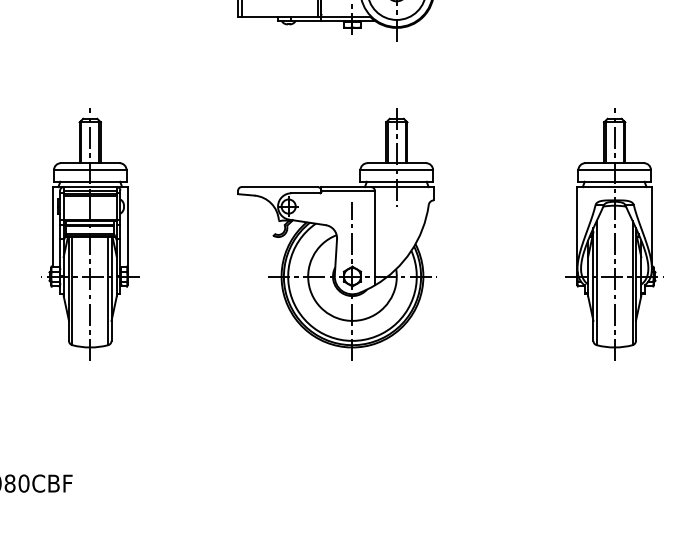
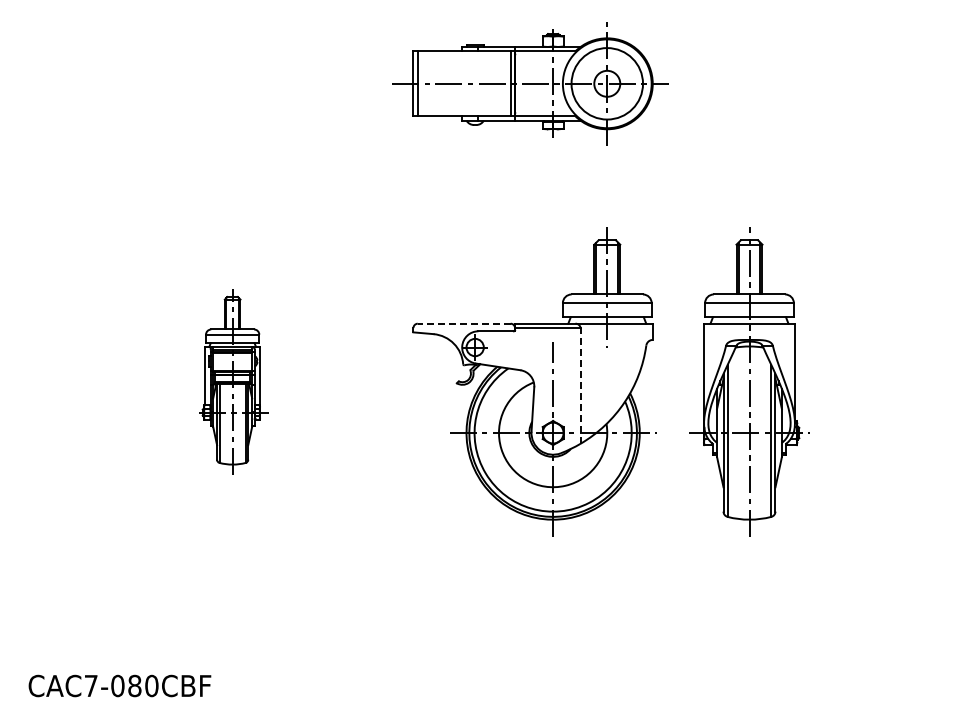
line: (279, 186) -> (463, 323), solid -> dashed
part: (90, 234) -> (232, 381), size x0.6
part: (614, 234) -> (749, 381), moved
line: (374, 237) -> (580, 385), solid -> dashed

